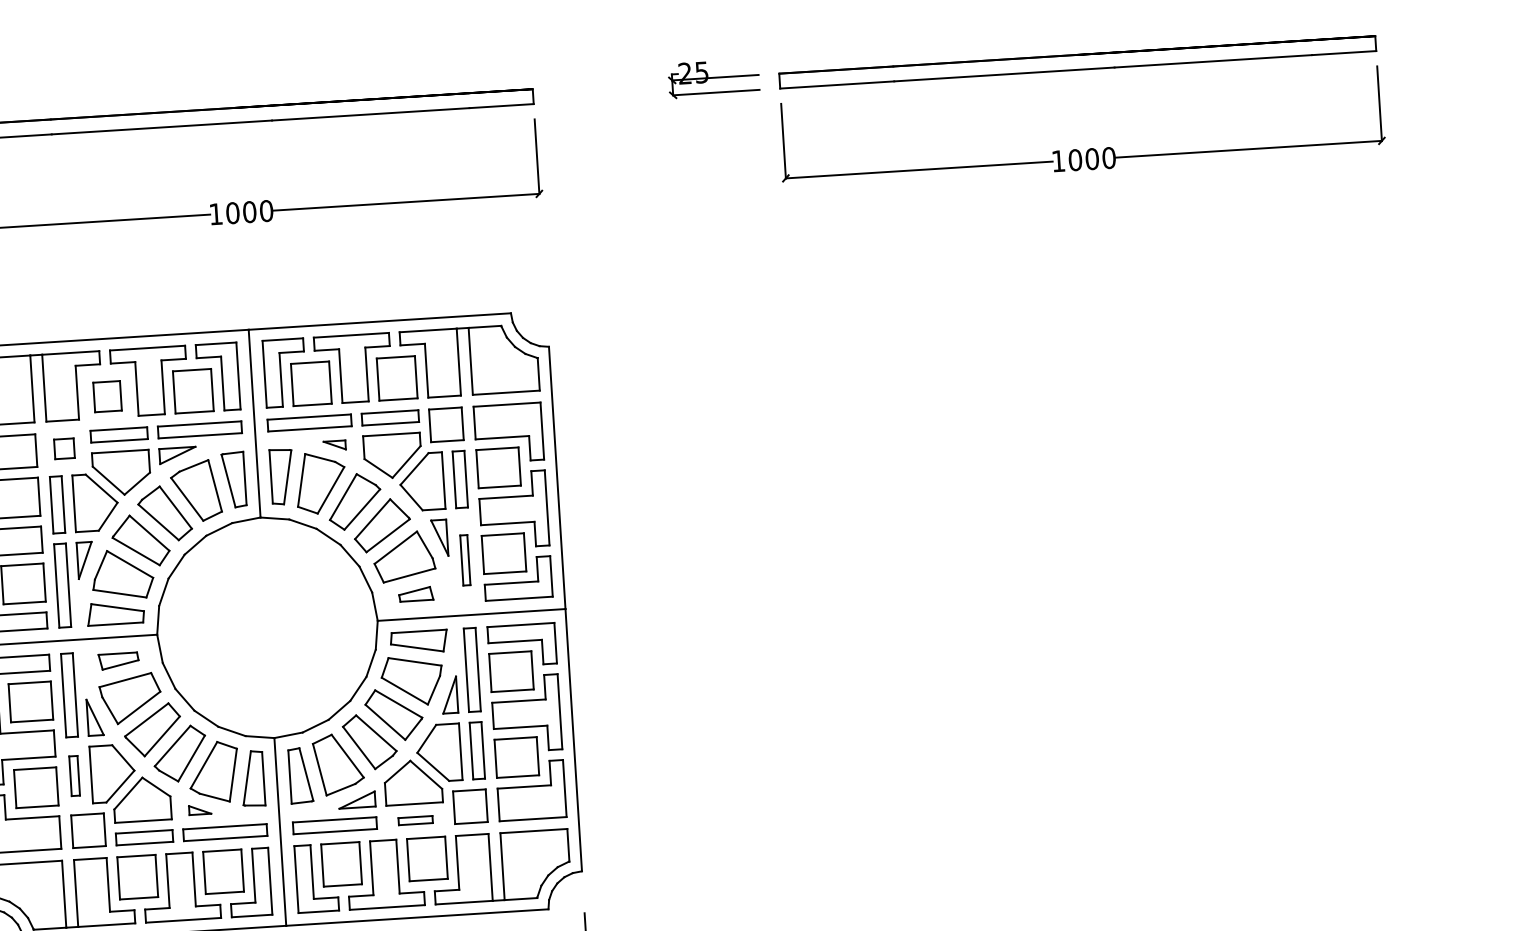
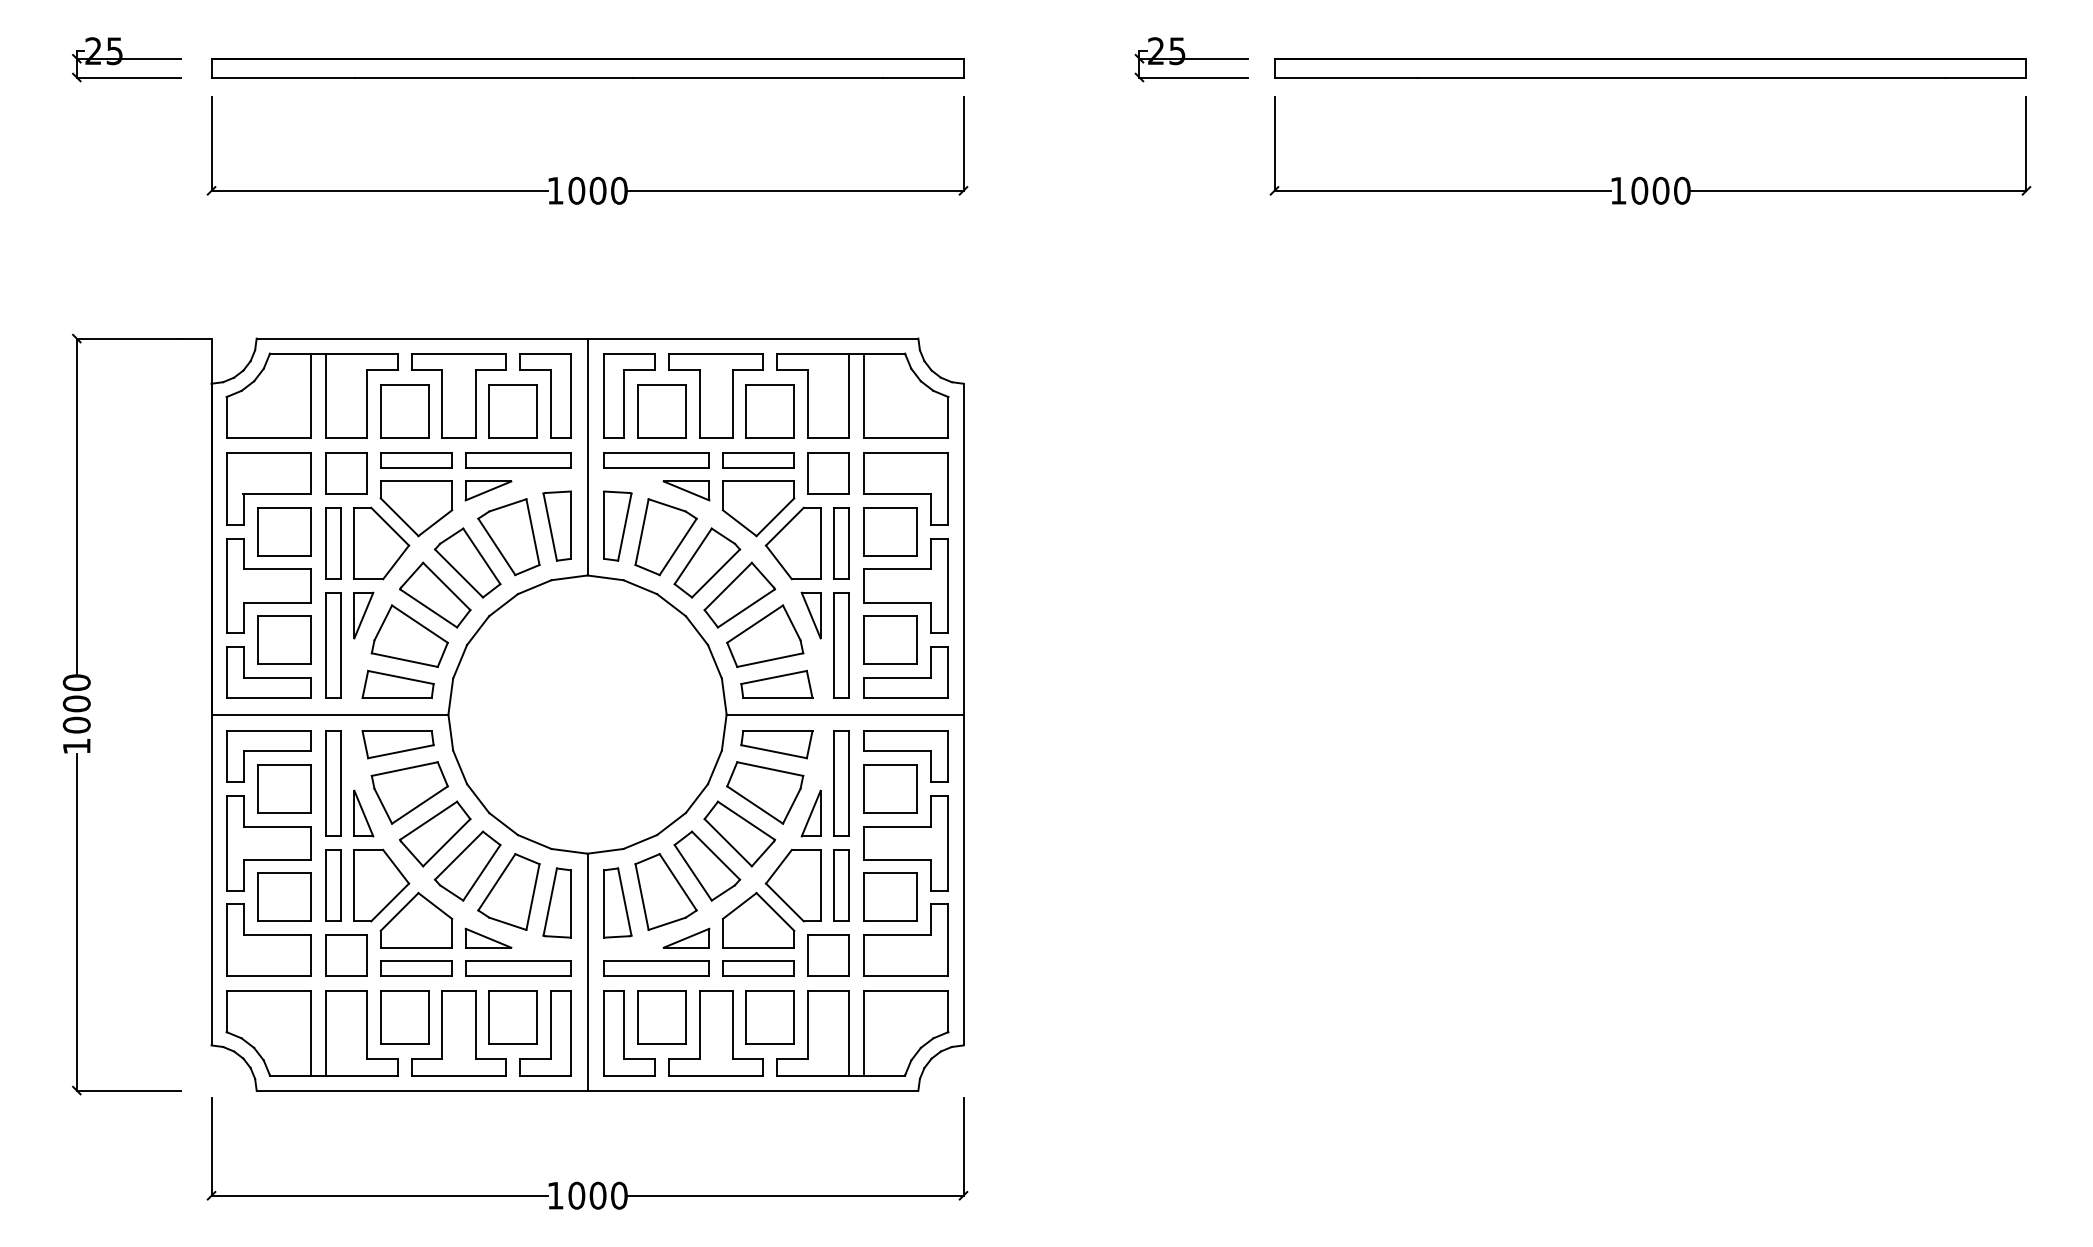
part: (107, 396) -> (404, 411), size x1.43
part: (334, 445) -> (686, 490), size x1.67
part: (64, 448) -> (346, 473), size x1.67
part: (465, 560) -> (841, 645), size x1.67
part: (415, 593) -> (776, 683), size x1.67
part: (118, 660) -> (397, 744), size x1.43
part: (74, 775) -> (333, 885), size x1.43
part: (200, 809) -> (488, 937), size x1.67
part: (415, 820) -> (758, 968), size x1.67

